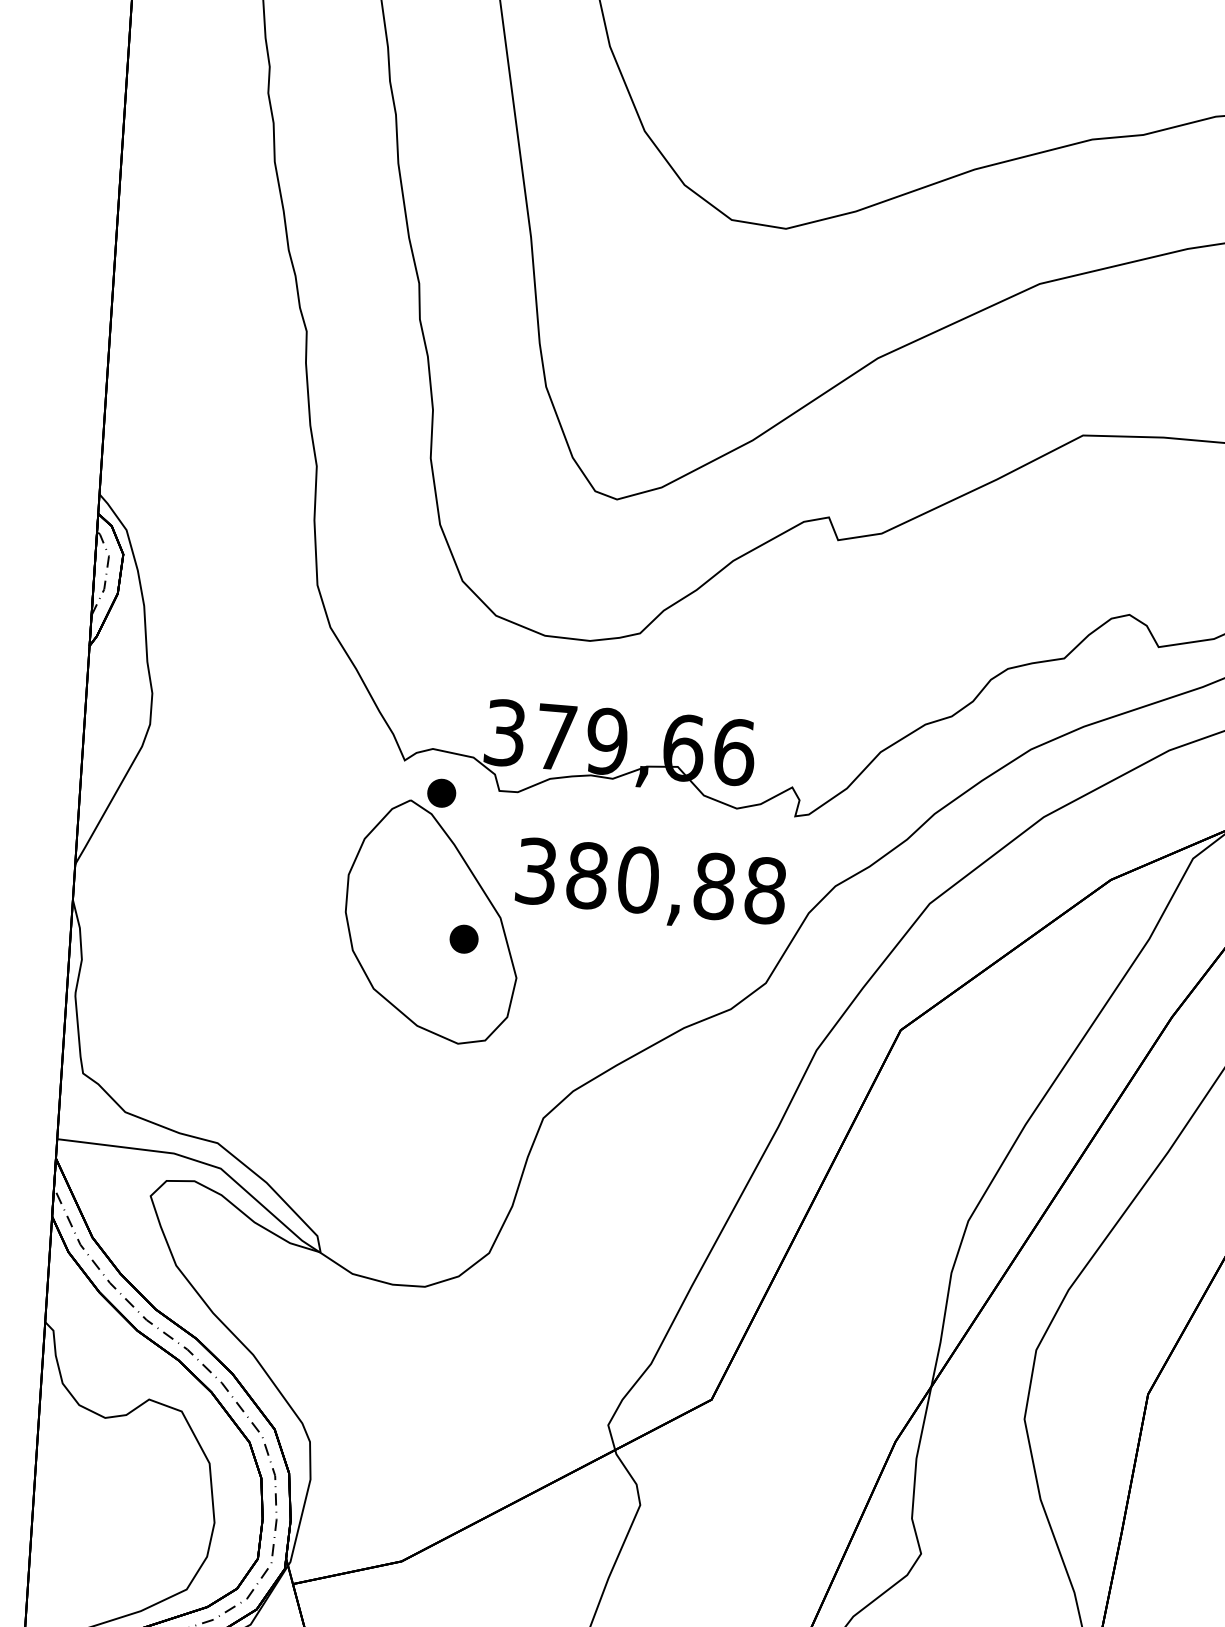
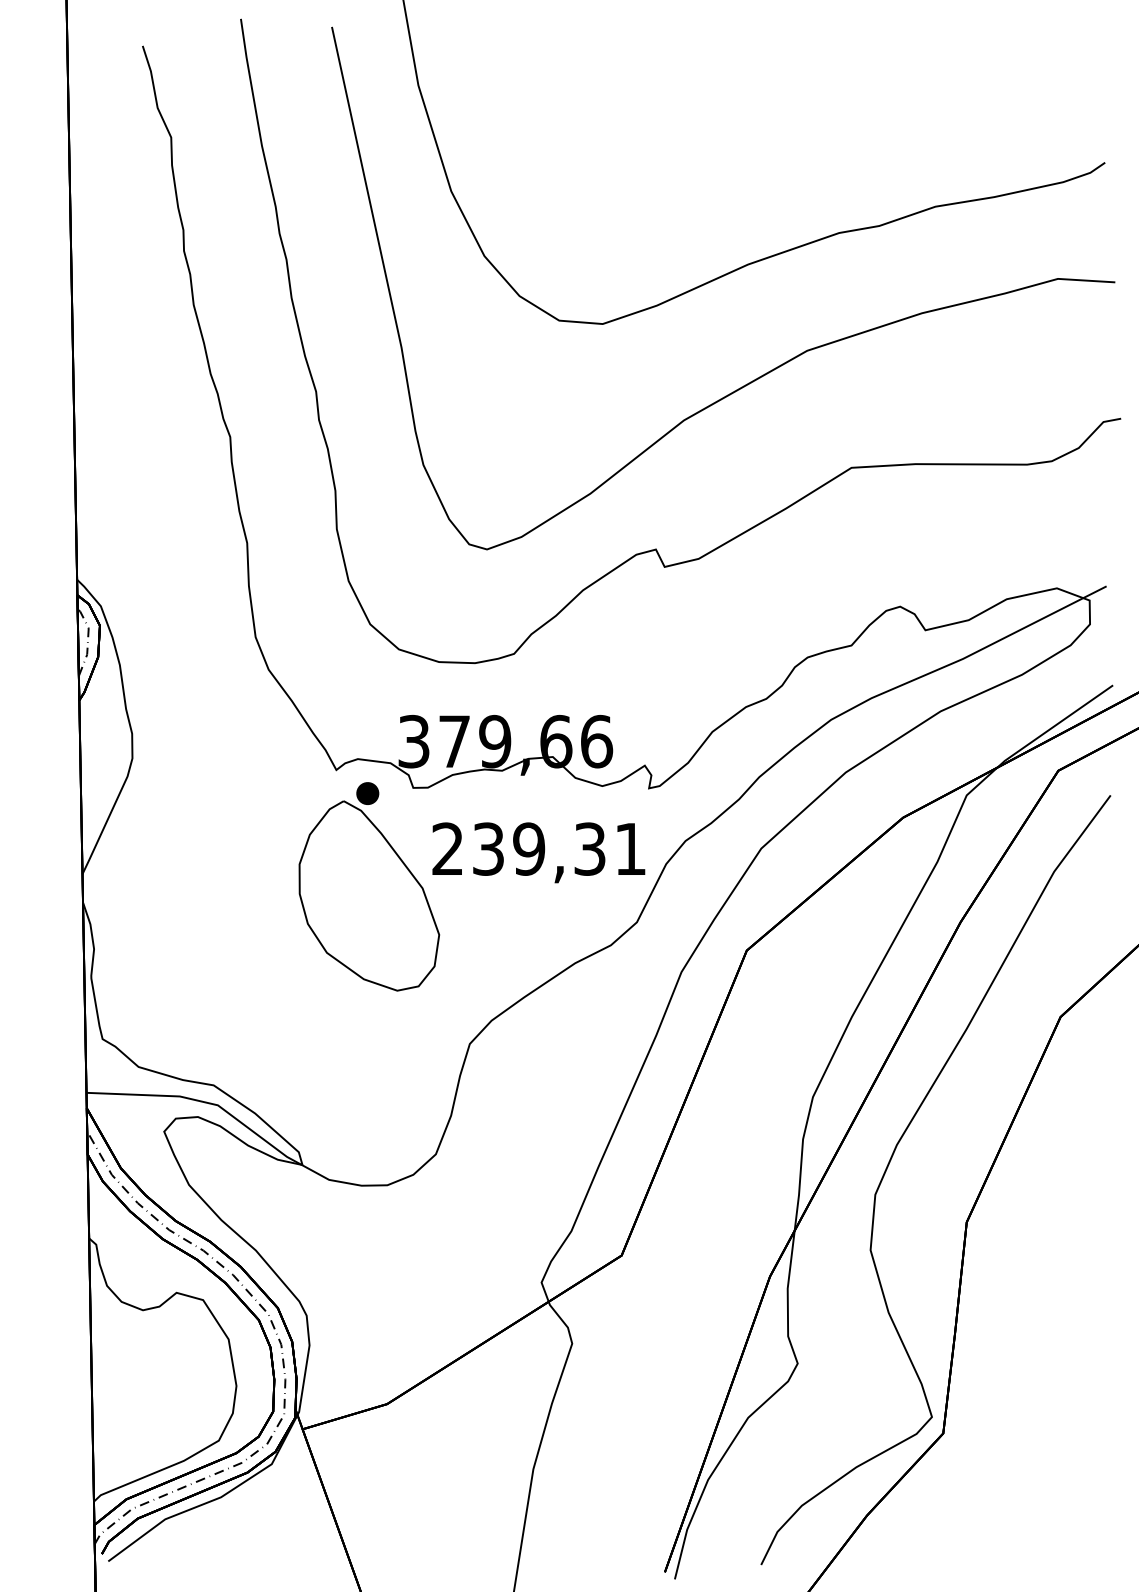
text: (651, 880) -> (539, 848), 380,88 -> 239,31
part: (463, 939) -> (394, 907), removed

